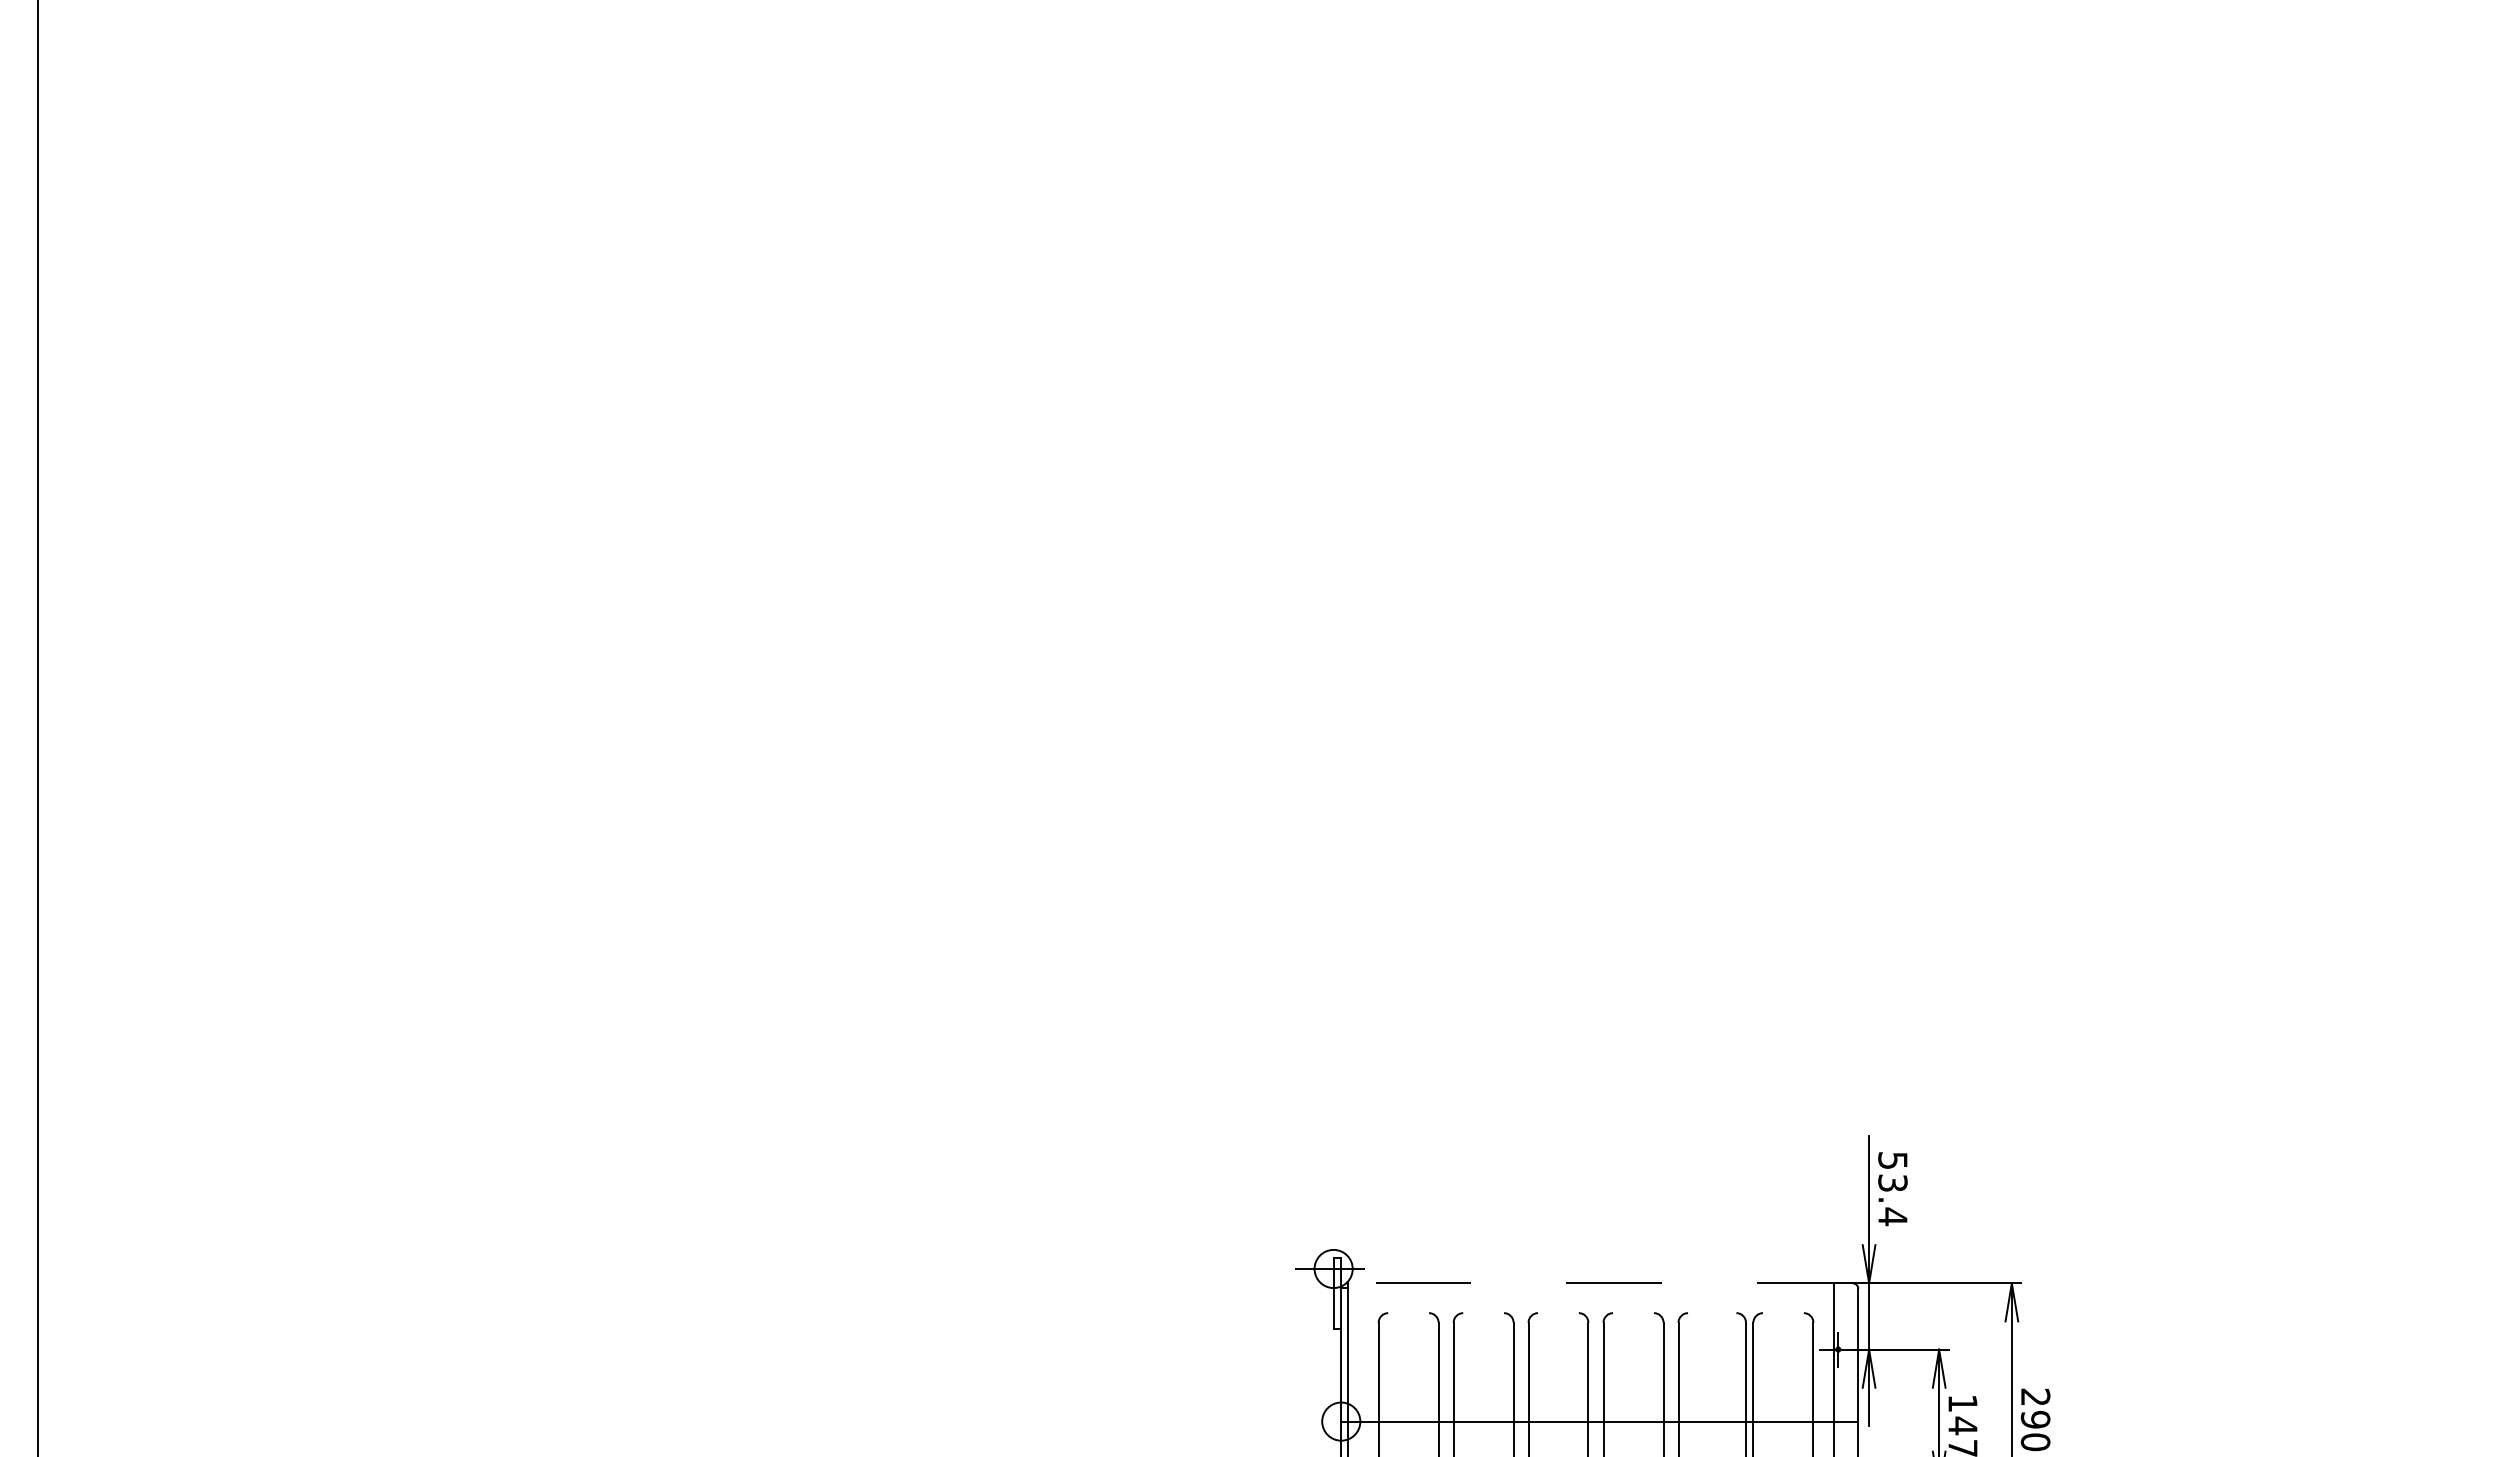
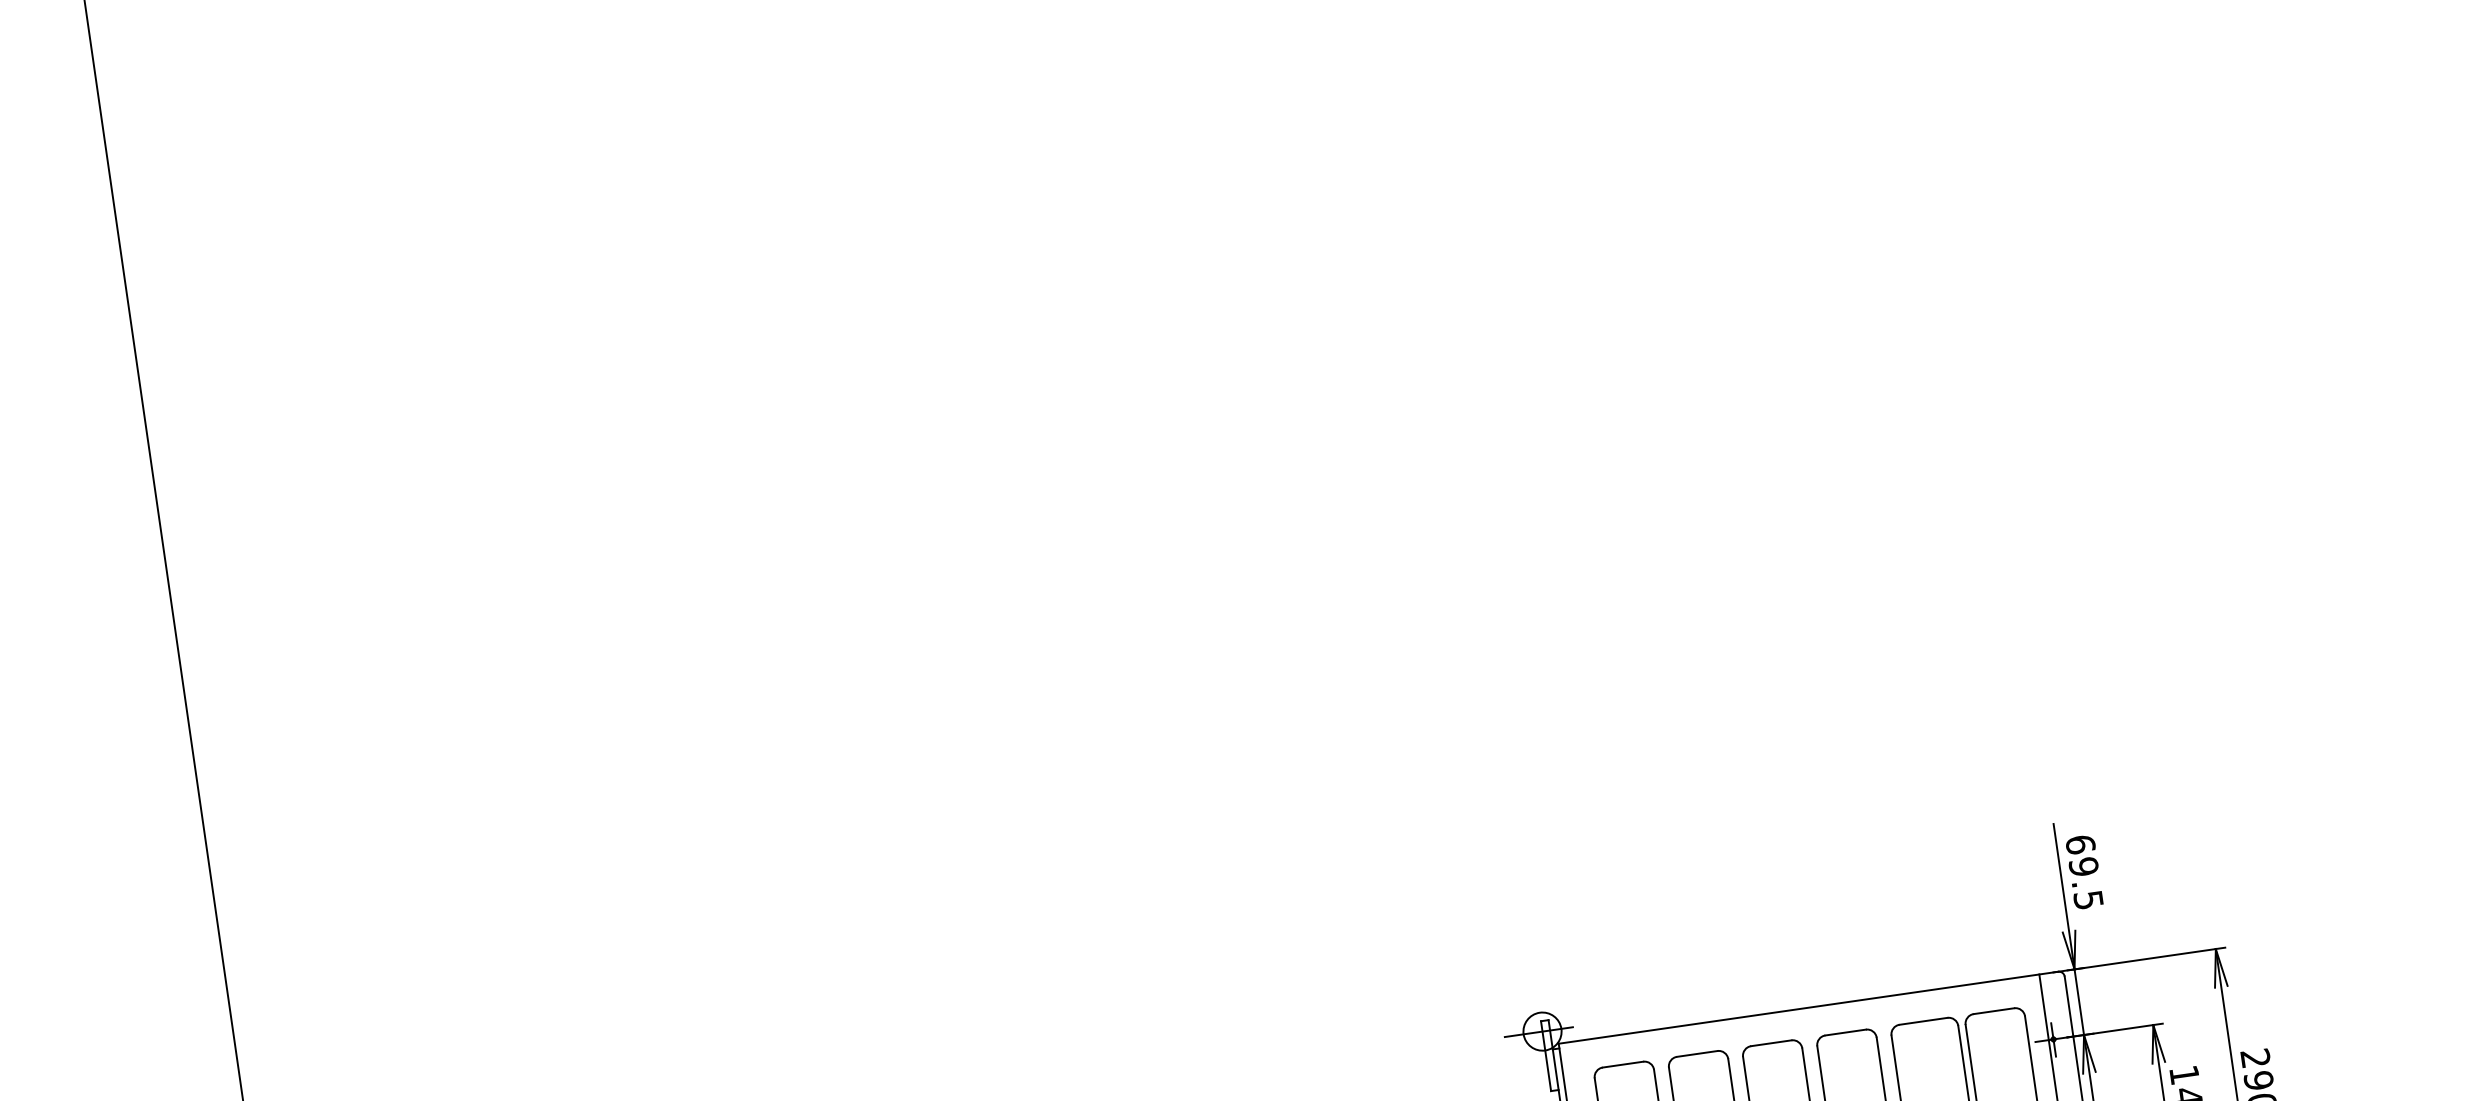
text: (1892, 1189) -> (2084, 873), 53.4 -> 69.5
line: (1599, 1283) -> (1807, 1008), dashed -> solid
line: (1408, 1313) -> (1622, 1064), added
line: (1483, 1313) -> (1697, 1054), added
line: (1558, 1313) -> (1771, 1043), added
line: (1633, 1313) -> (1845, 1032), added
line: (1712, 1313) -> (1923, 1021), added
line: (1782, 1313) -> (1993, 1011), added

